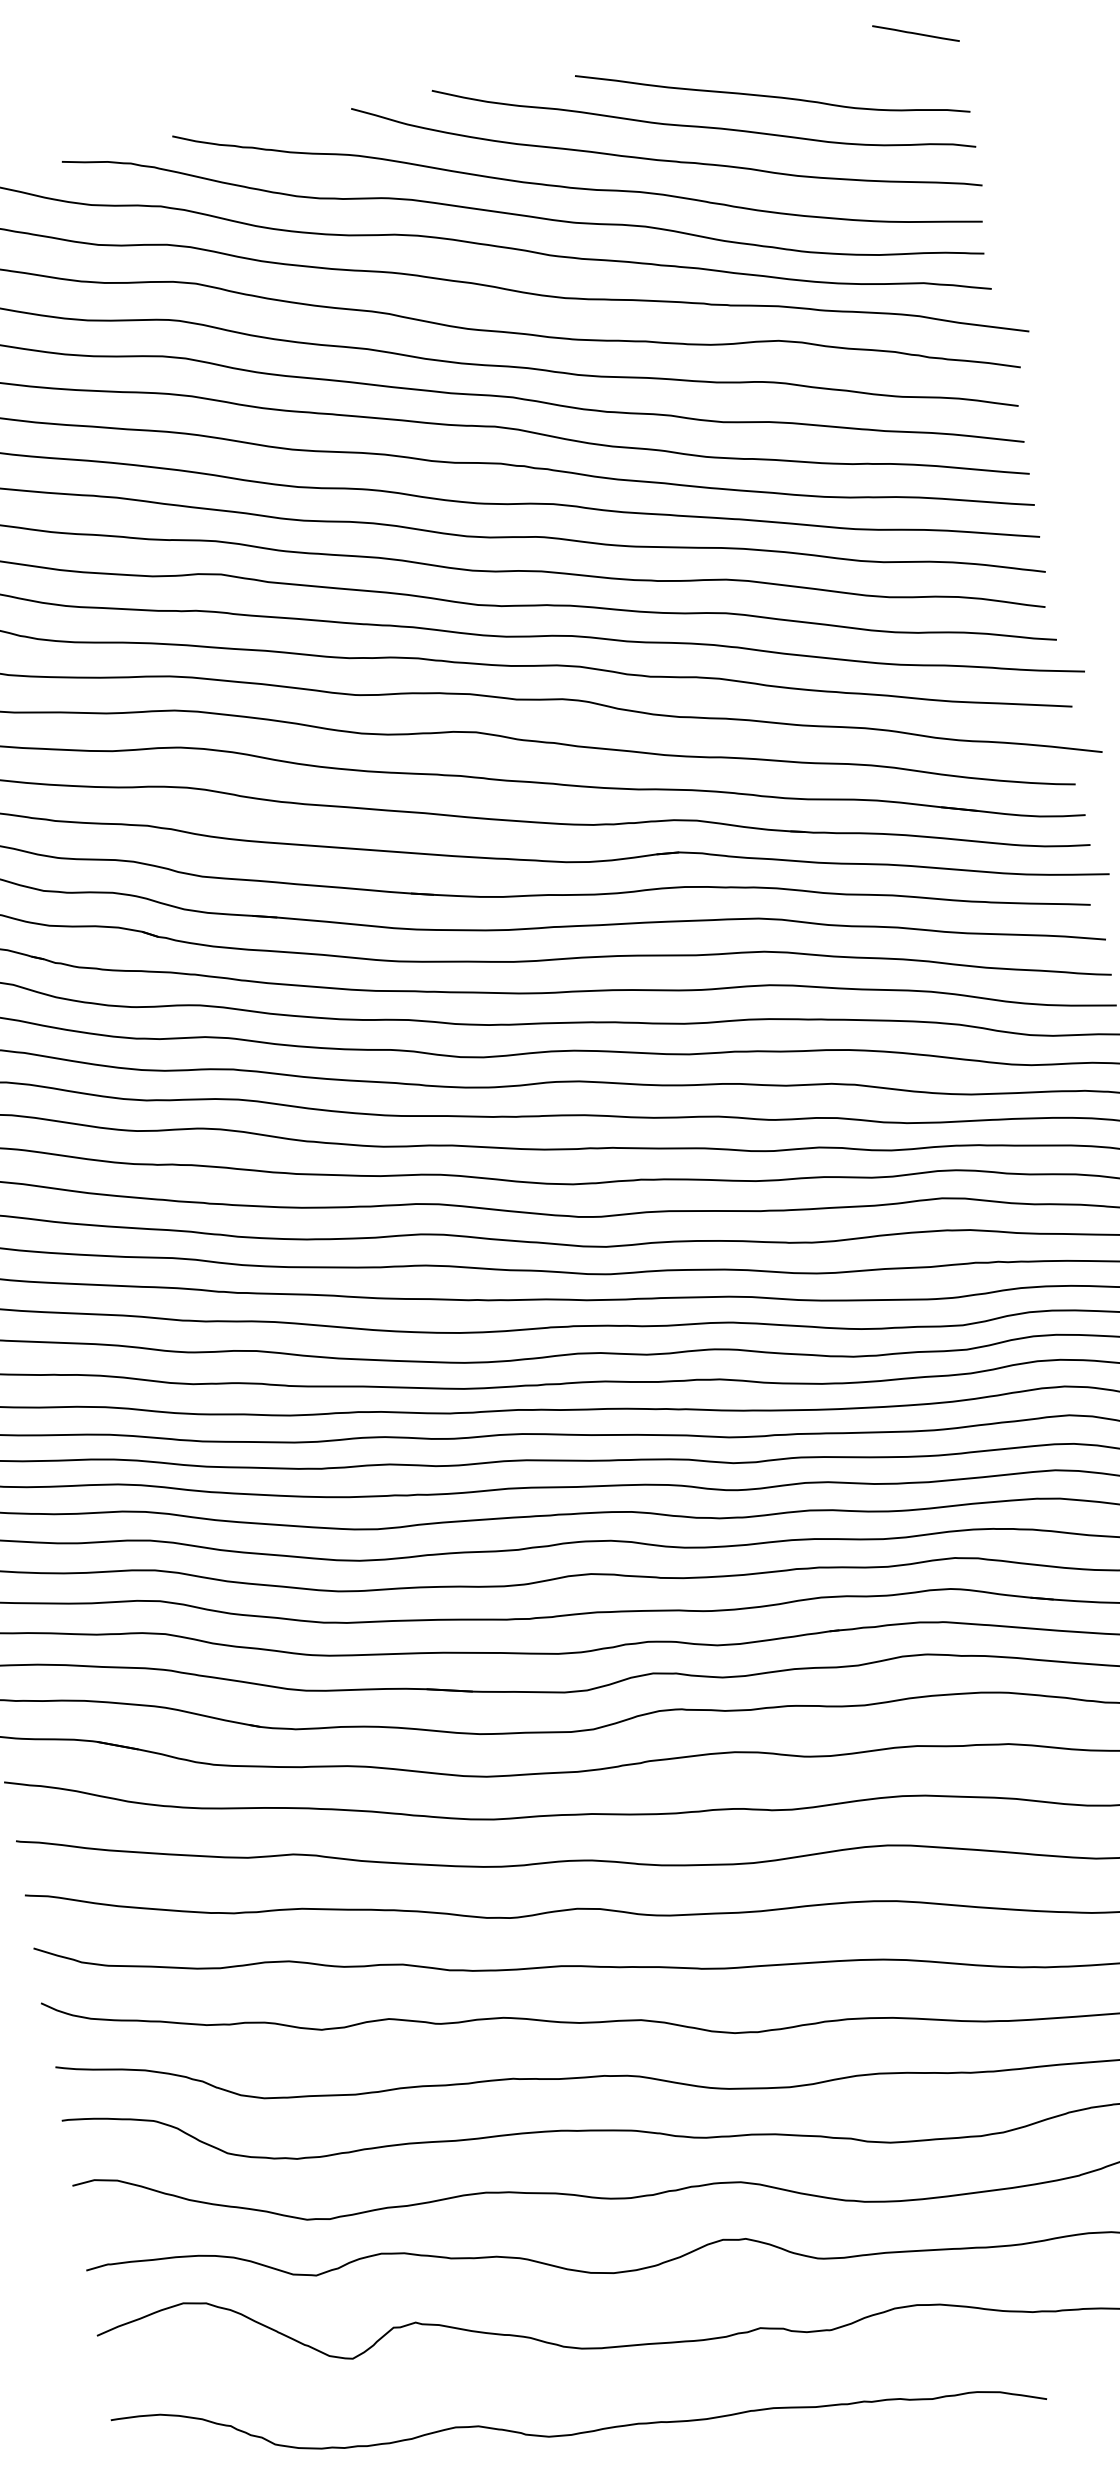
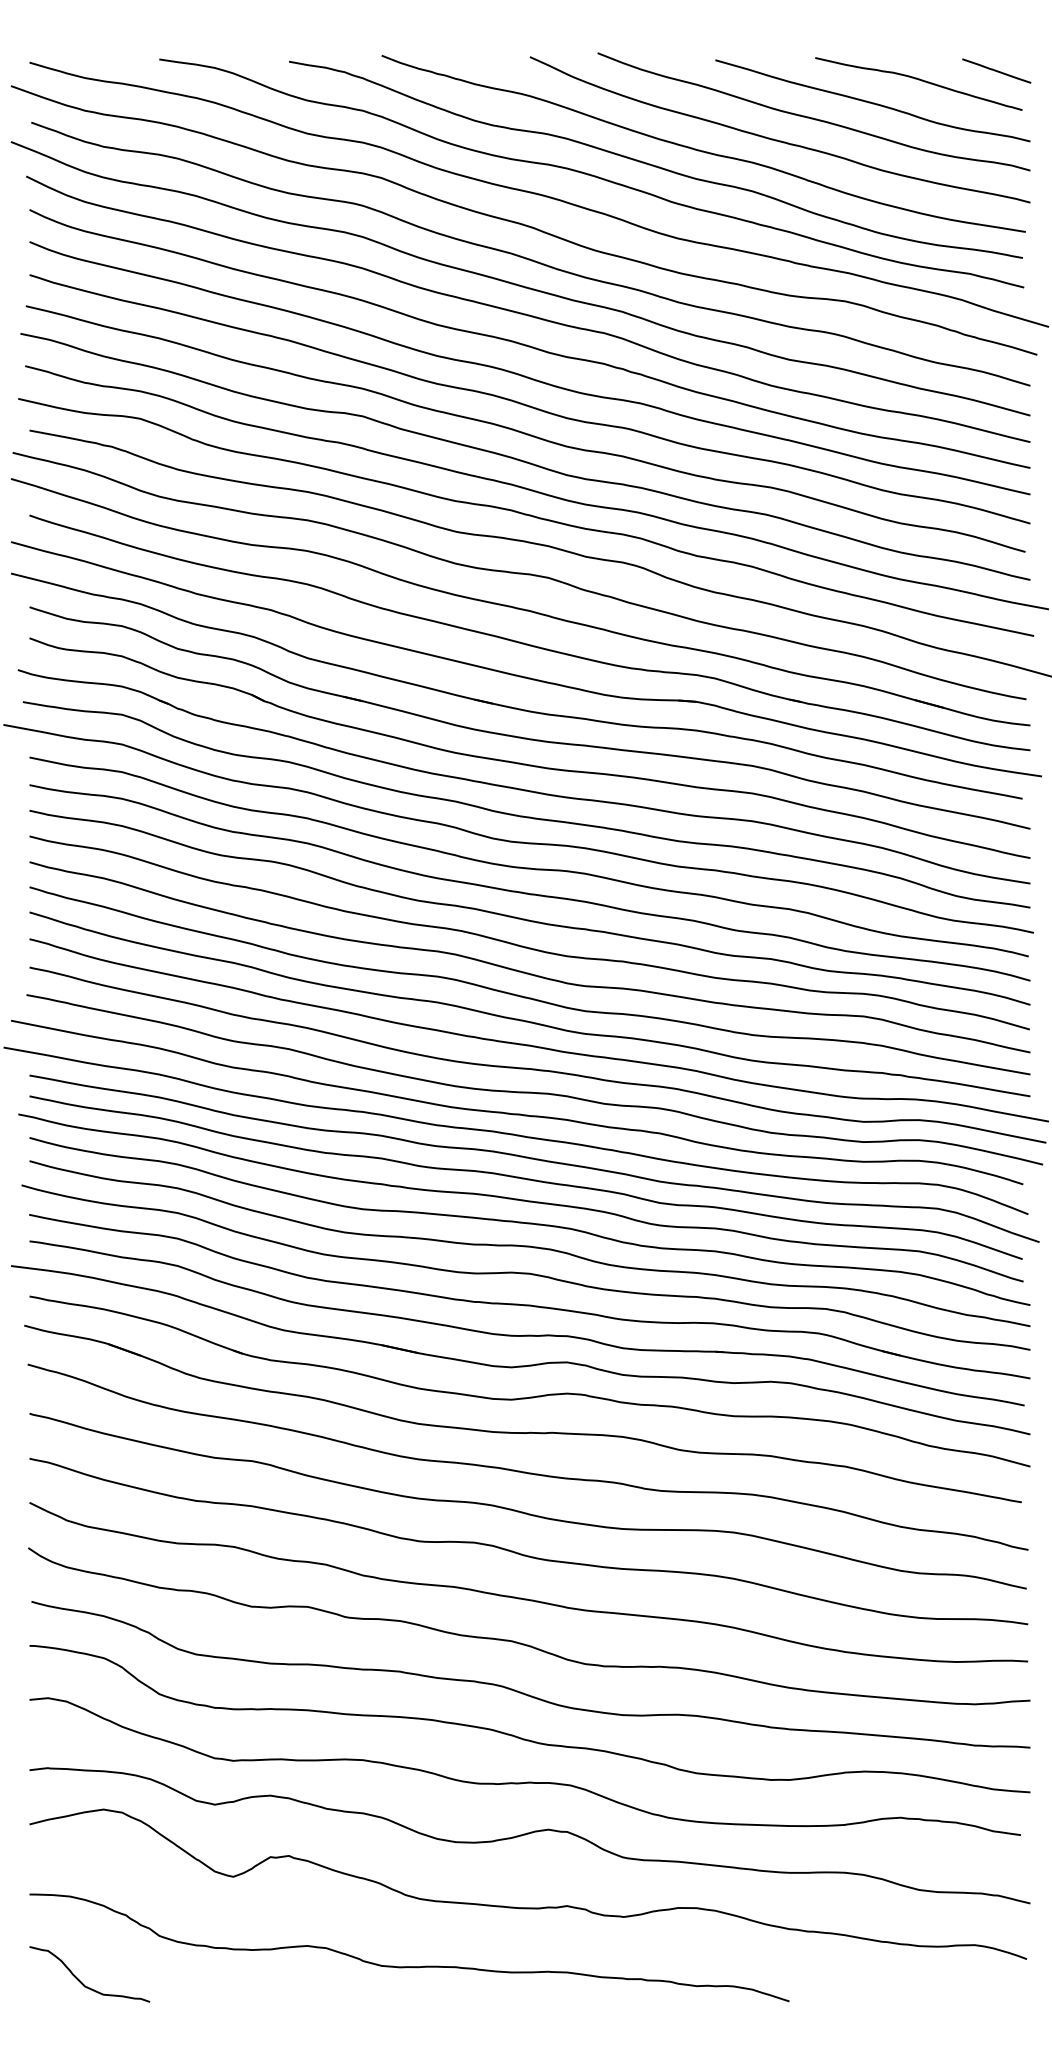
curve: (823, 60) -> (918, 80), added

